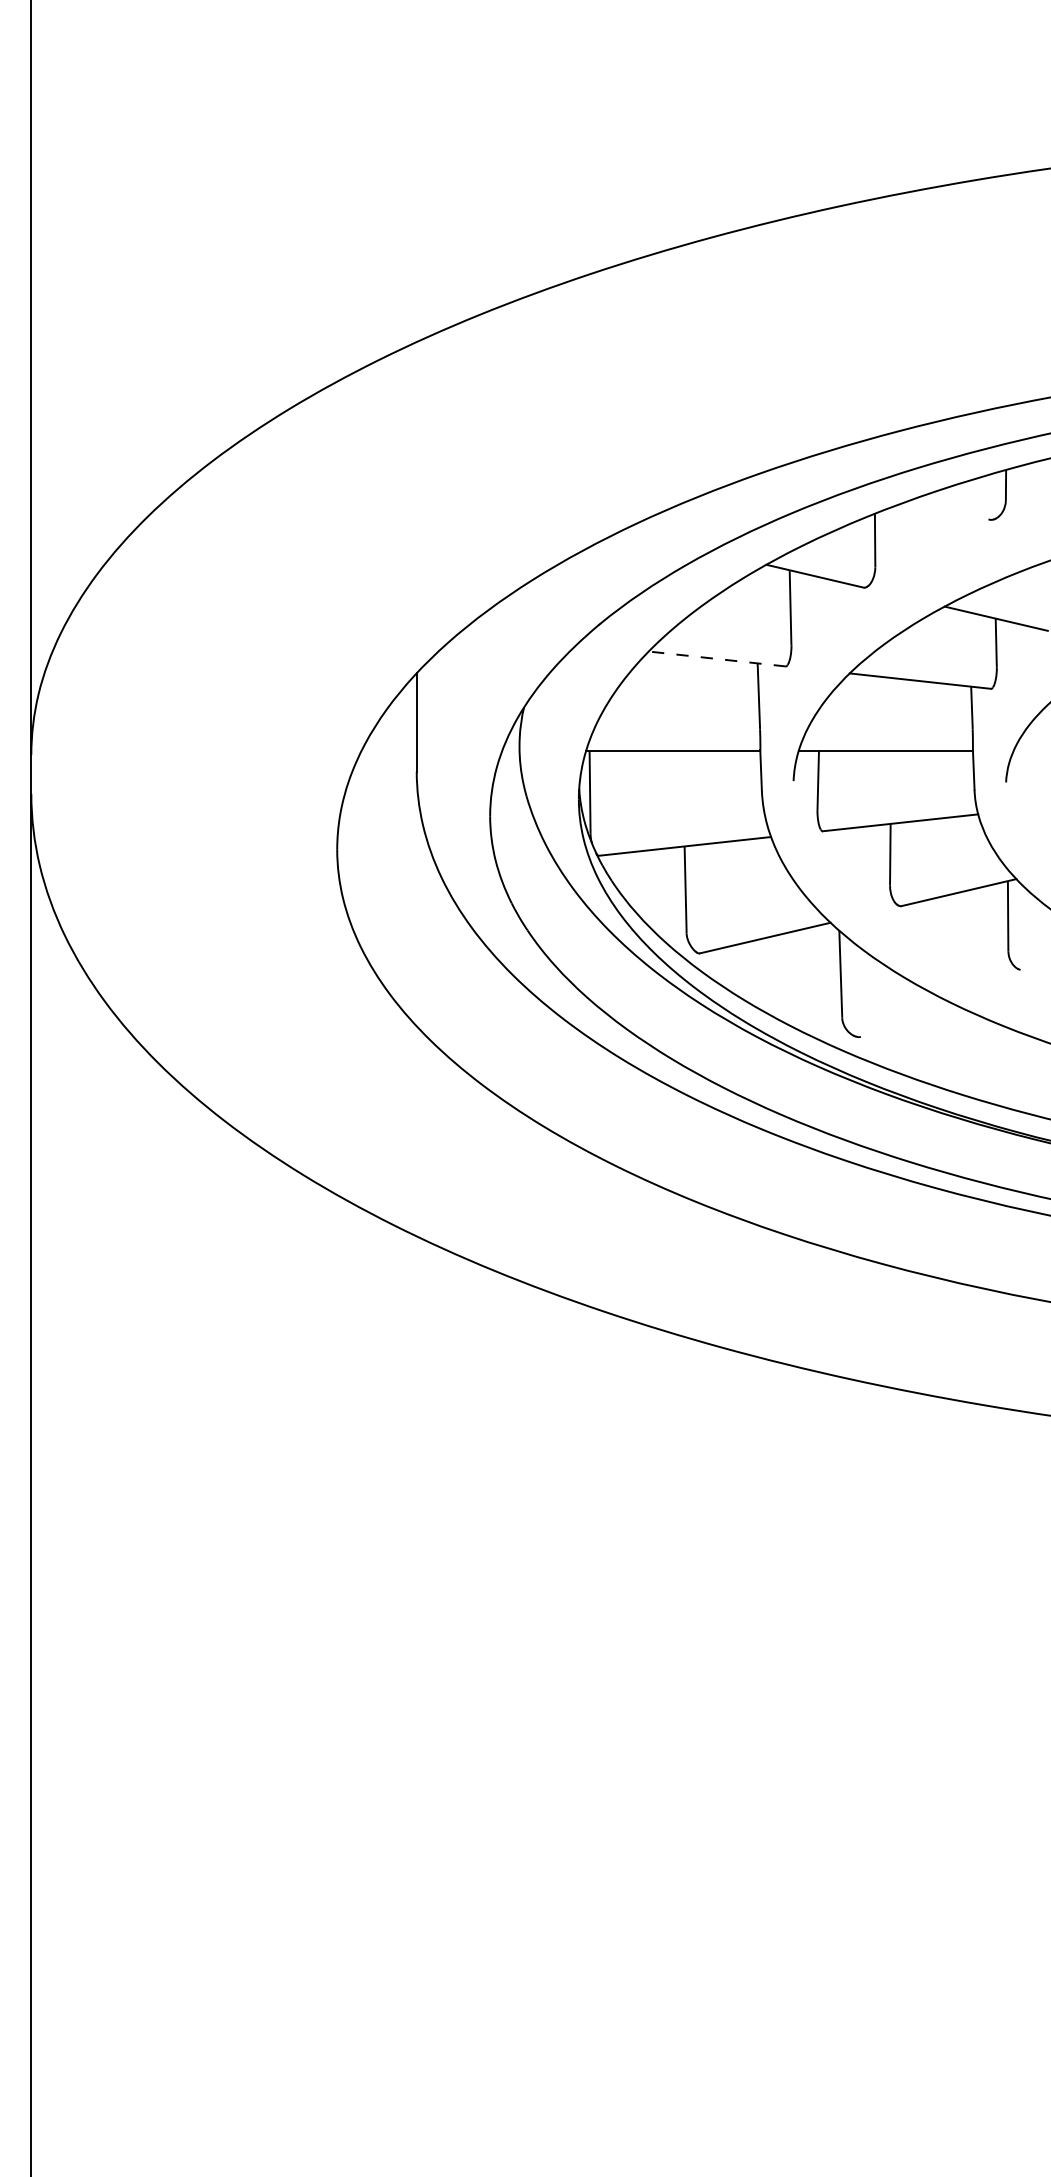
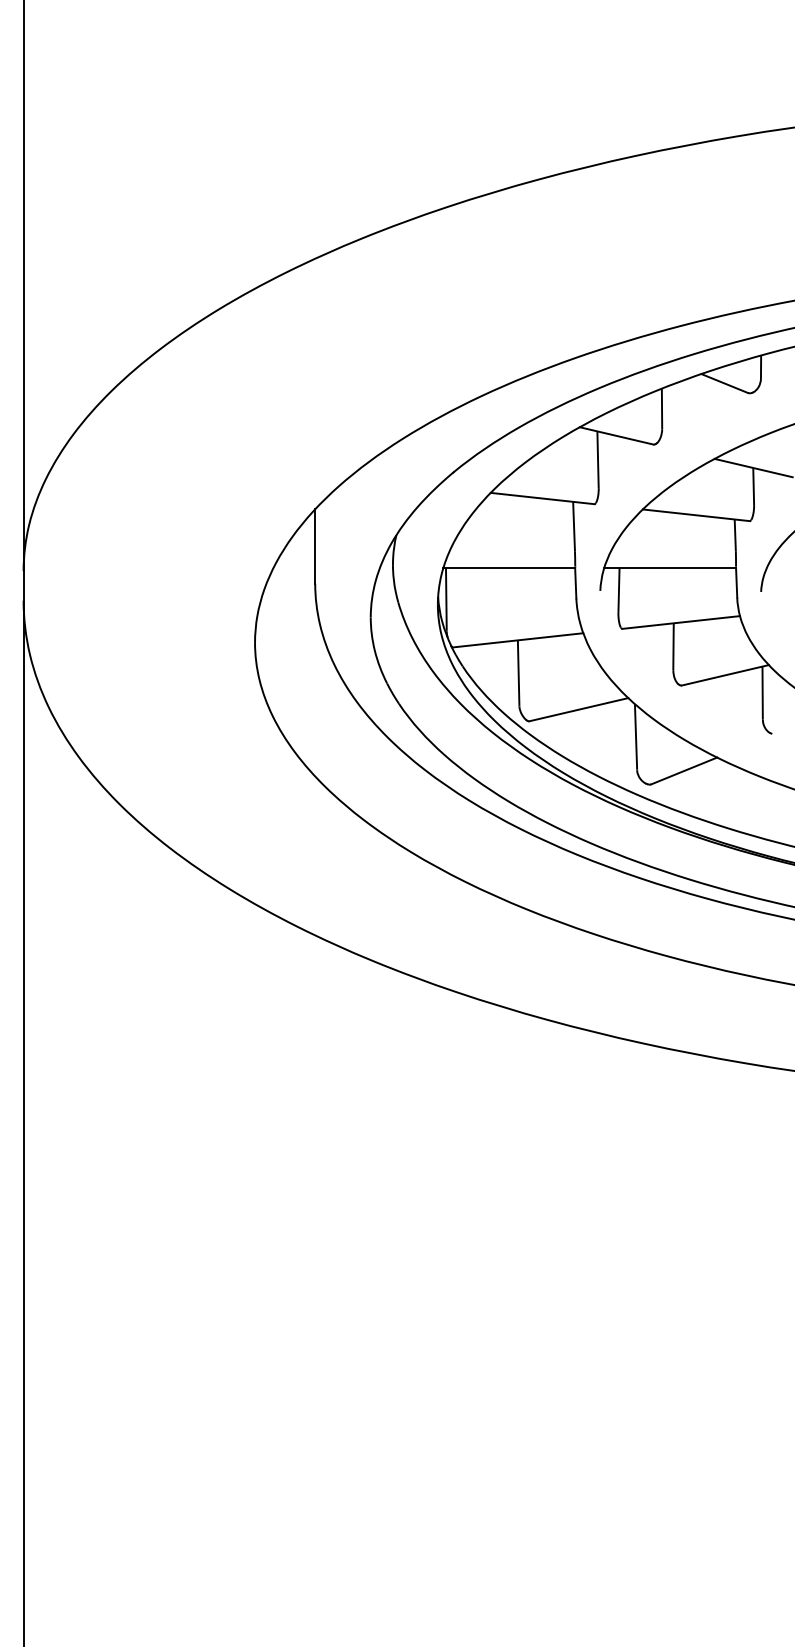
line: (957, 506) -> (724, 383), added
line: (717, 658) -> (542, 498), dashed -> solid
line: (904, 1018) -> (684, 770), added

